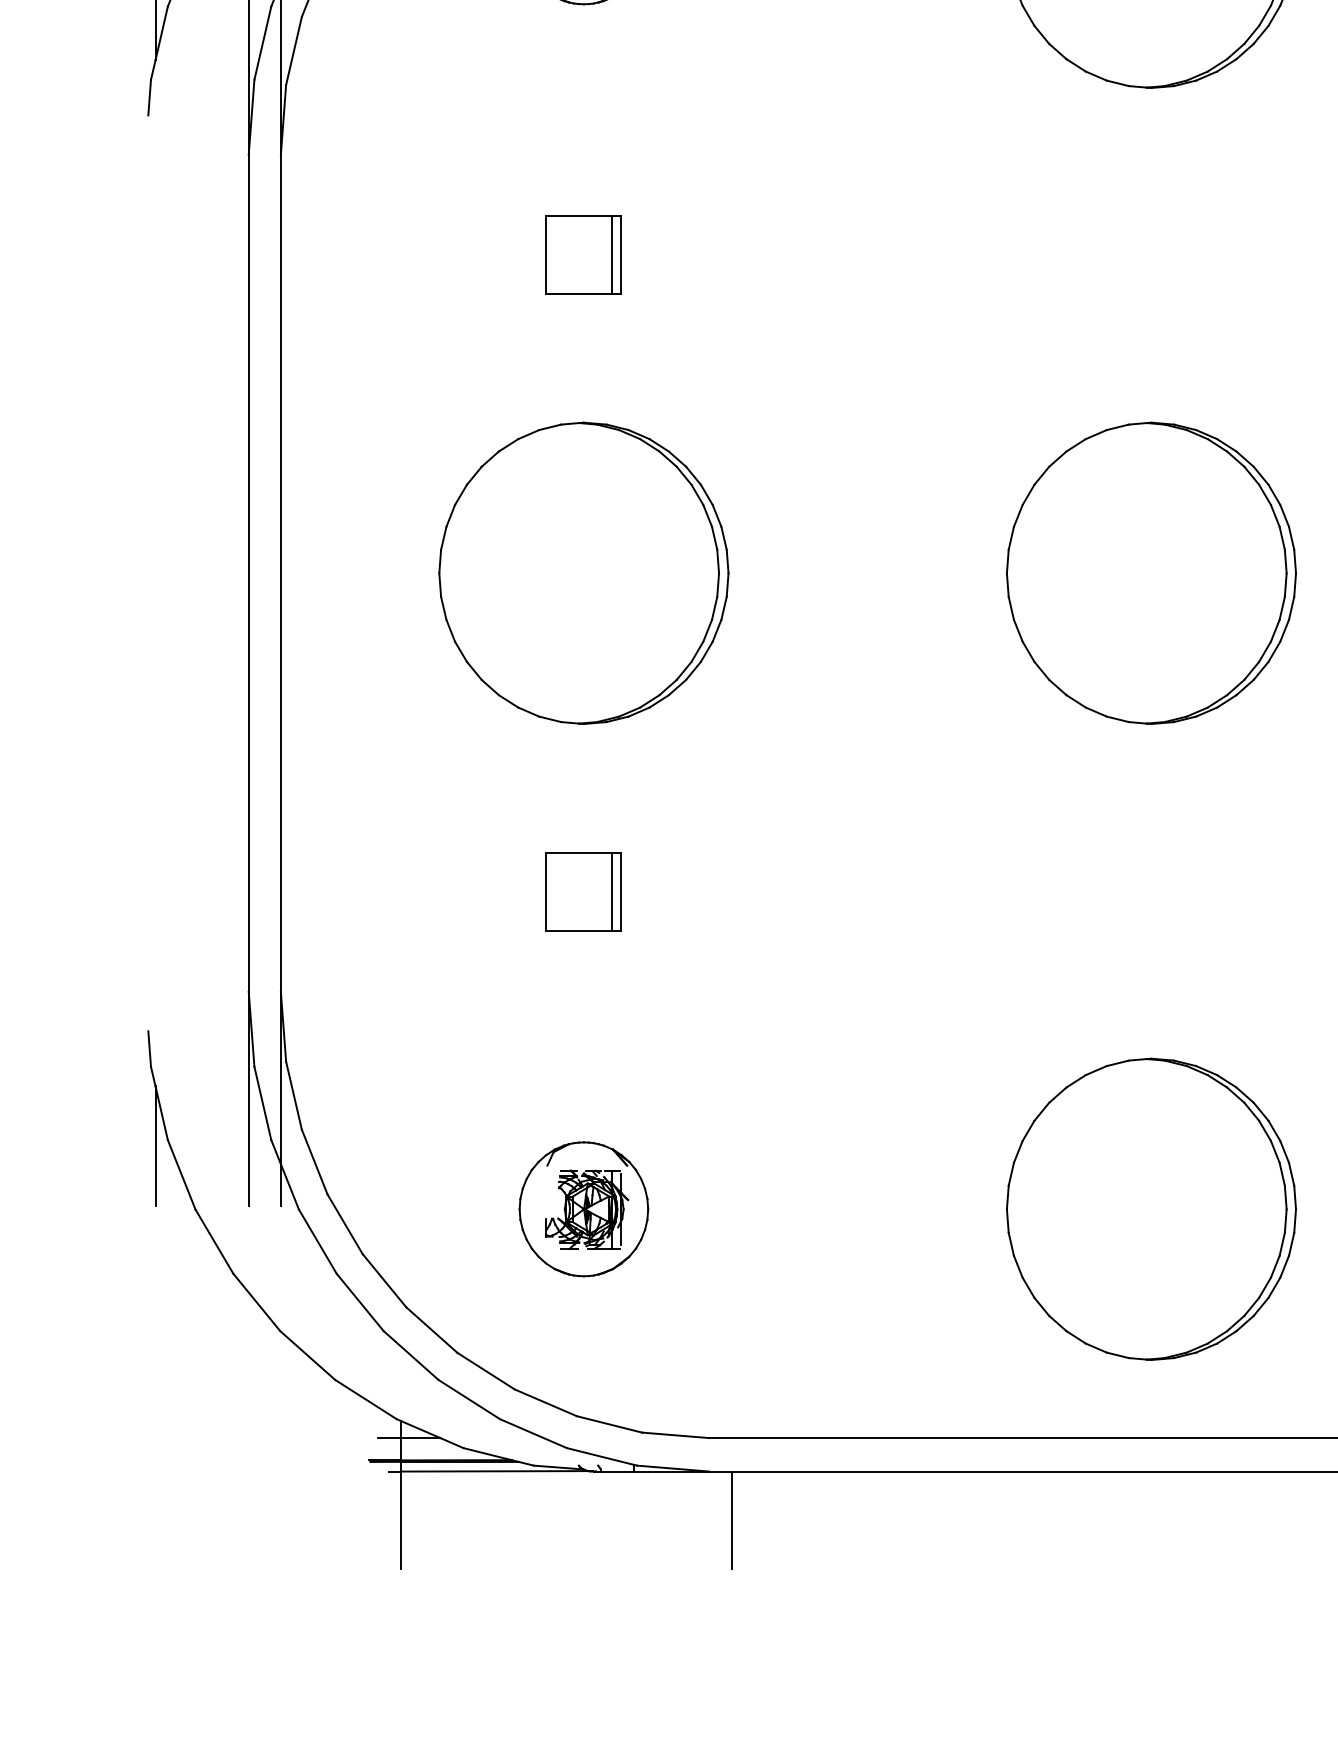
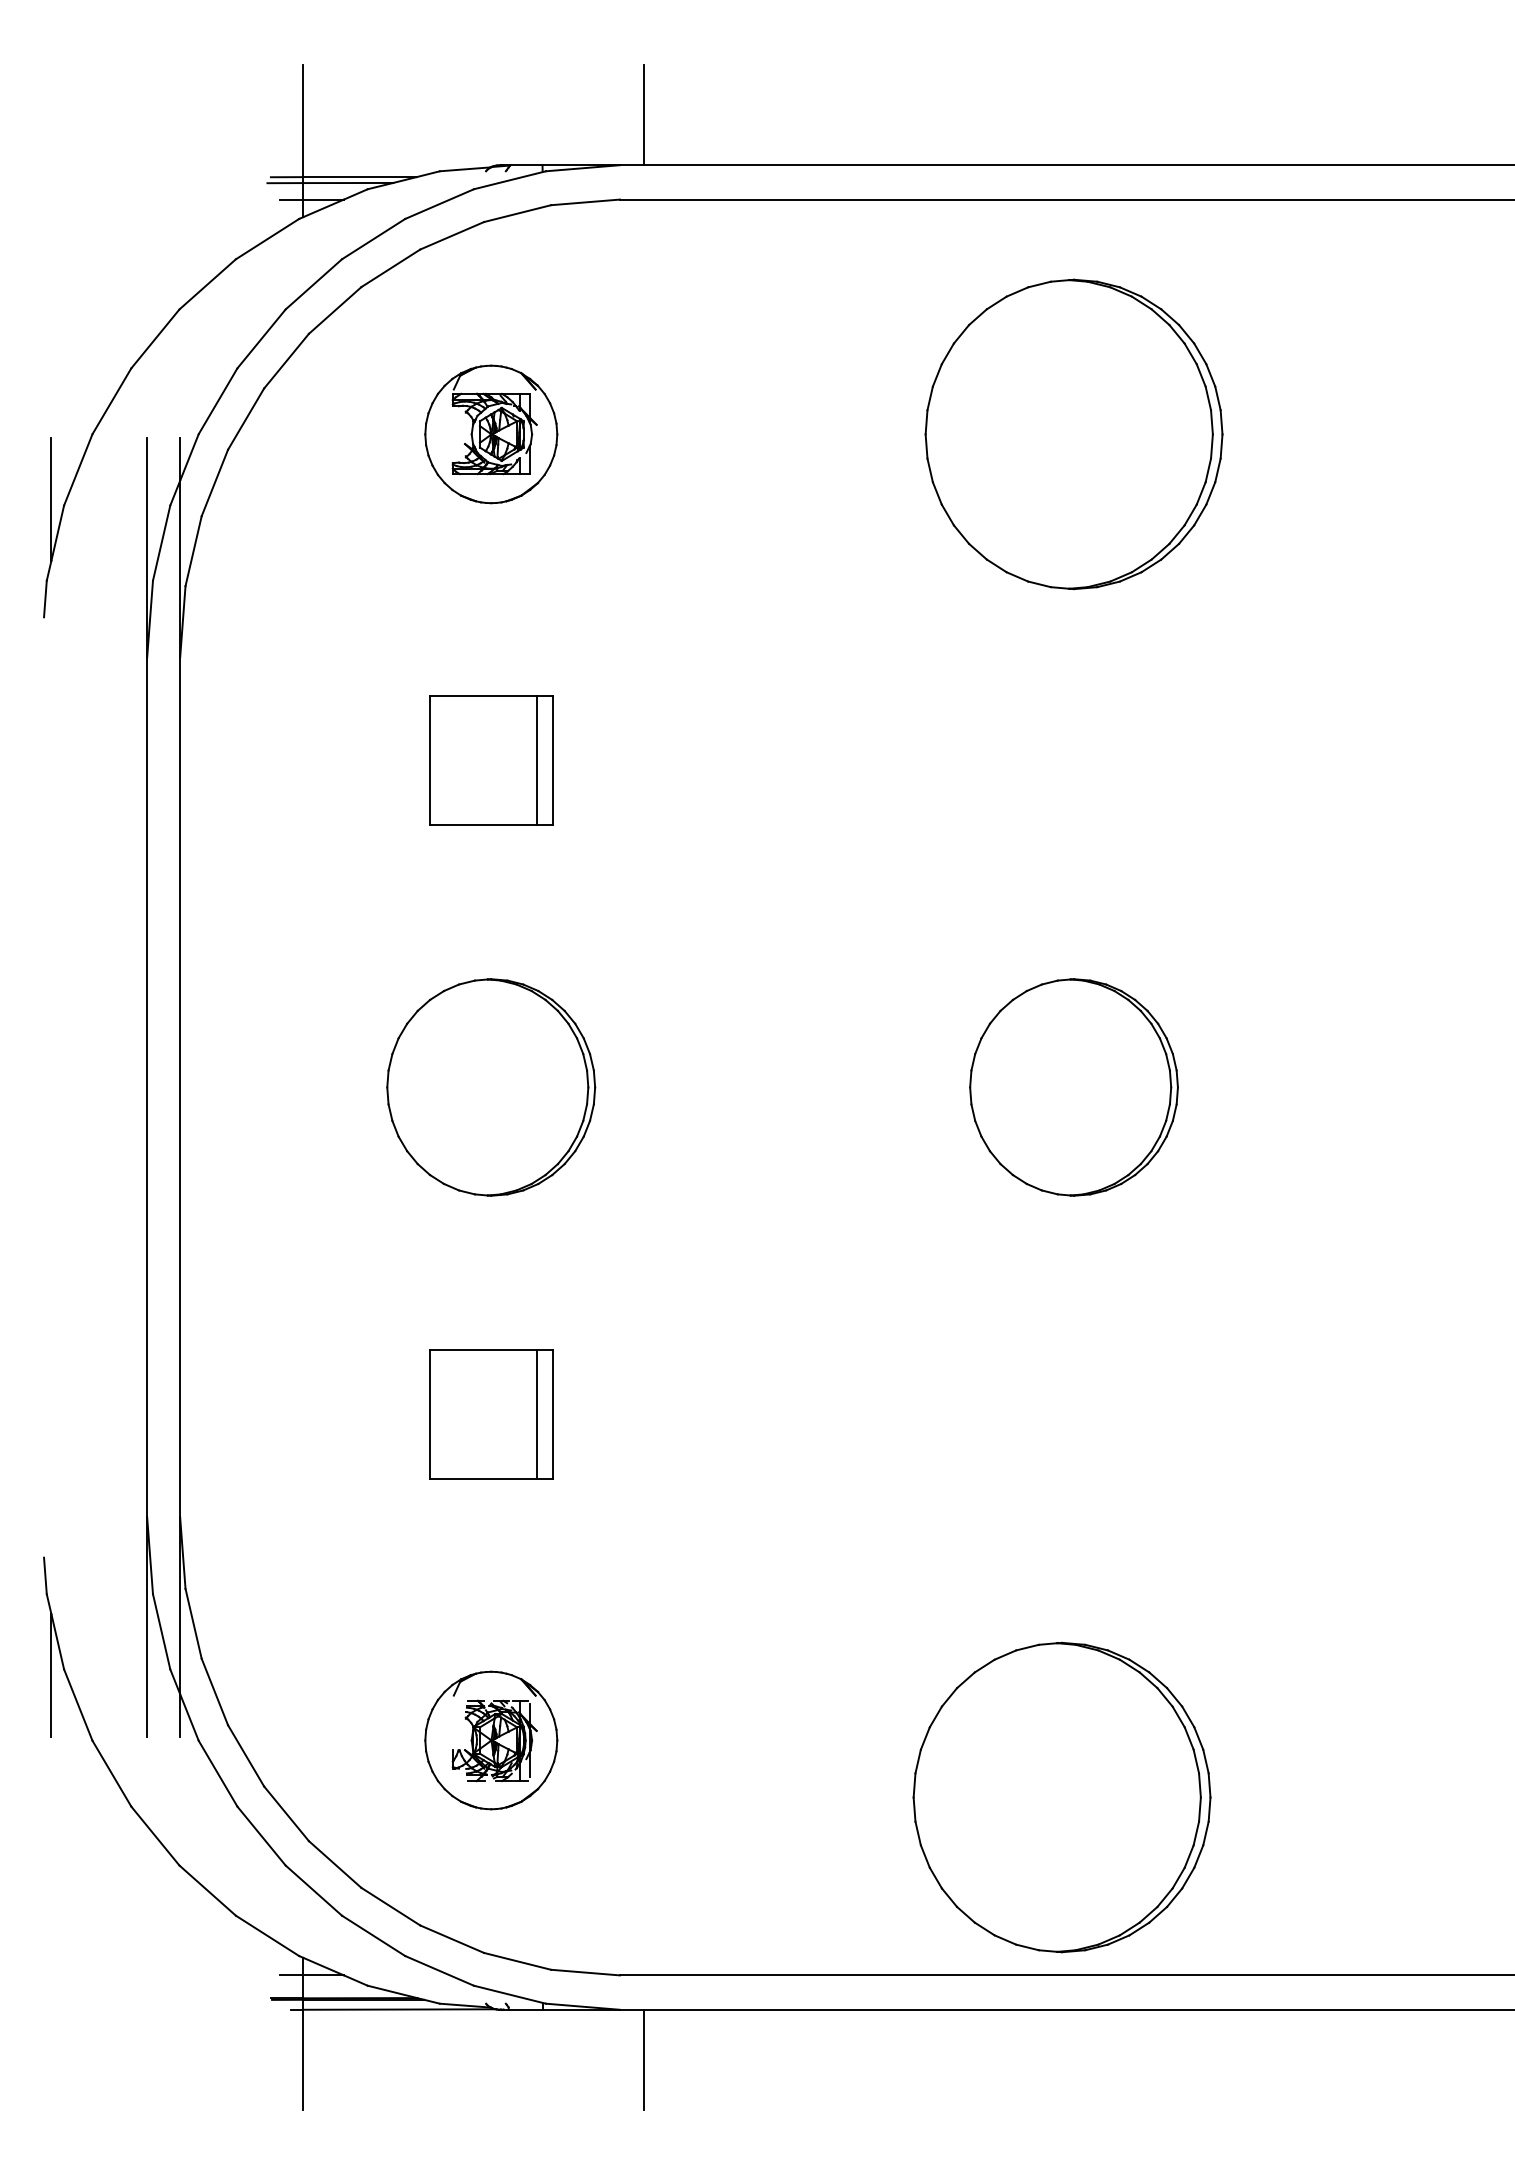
part: (584, 254) -> (491, 760), size x1.6
part: (583, 573) -> (490, 1087), size x0.7
part: (1150, 573) -> (1073, 1087), size x0.7
part: (584, 891) -> (491, 1414), size x1.6
part: (1150, 1209) -> (1061, 1797), moved

